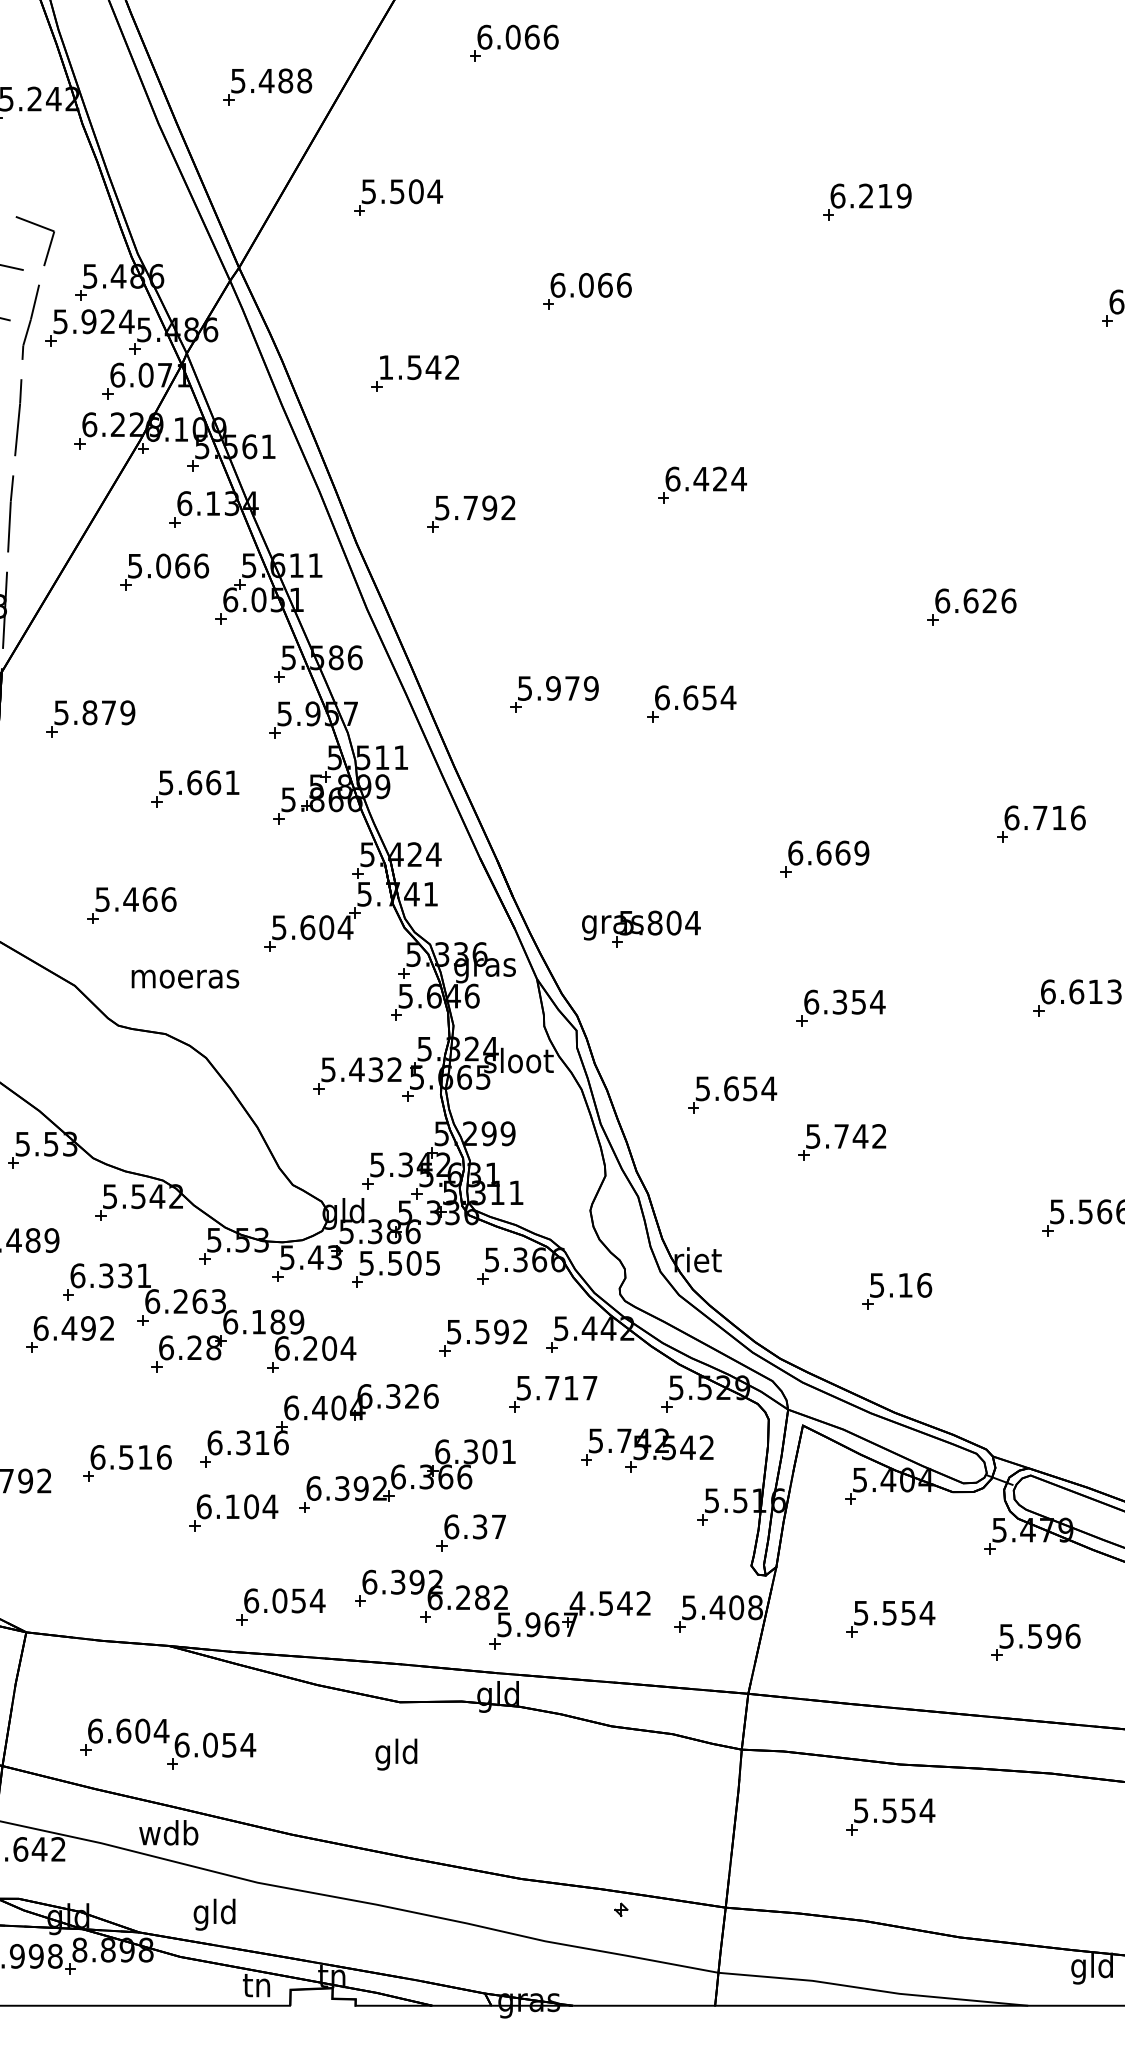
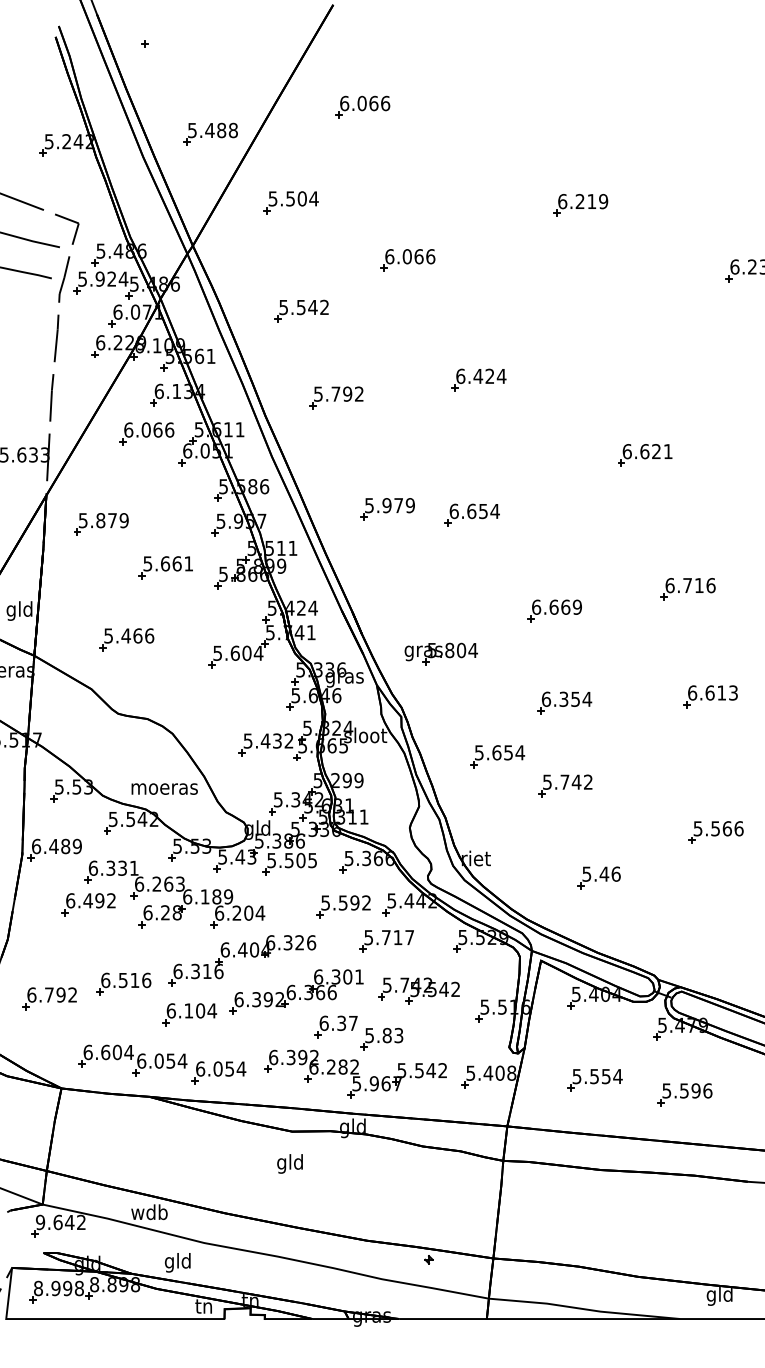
text: (385, 367) -> (283, 307), 1.542 -> 5.542
text: (134, 565) -> (128, 429), 5.066 -> 6.066
text: (1007, 600) -> (667, 451), 6.626 -> 6.621
text: (184, 978) -> (164, 788), moved
text: (905, 1284) -> (604, 873), 5.16 -> 5.46
part: (646, 1449) -> (418, 990), moved
part: (544, 1553) -> (381, 1039), added
text: (576, 1603) -> (401, 1070), 4.542 -> 5.542
part: (167, 1744) -> (132, 1060), moved
part: (889, 1817) -> (594, 1202), removed

